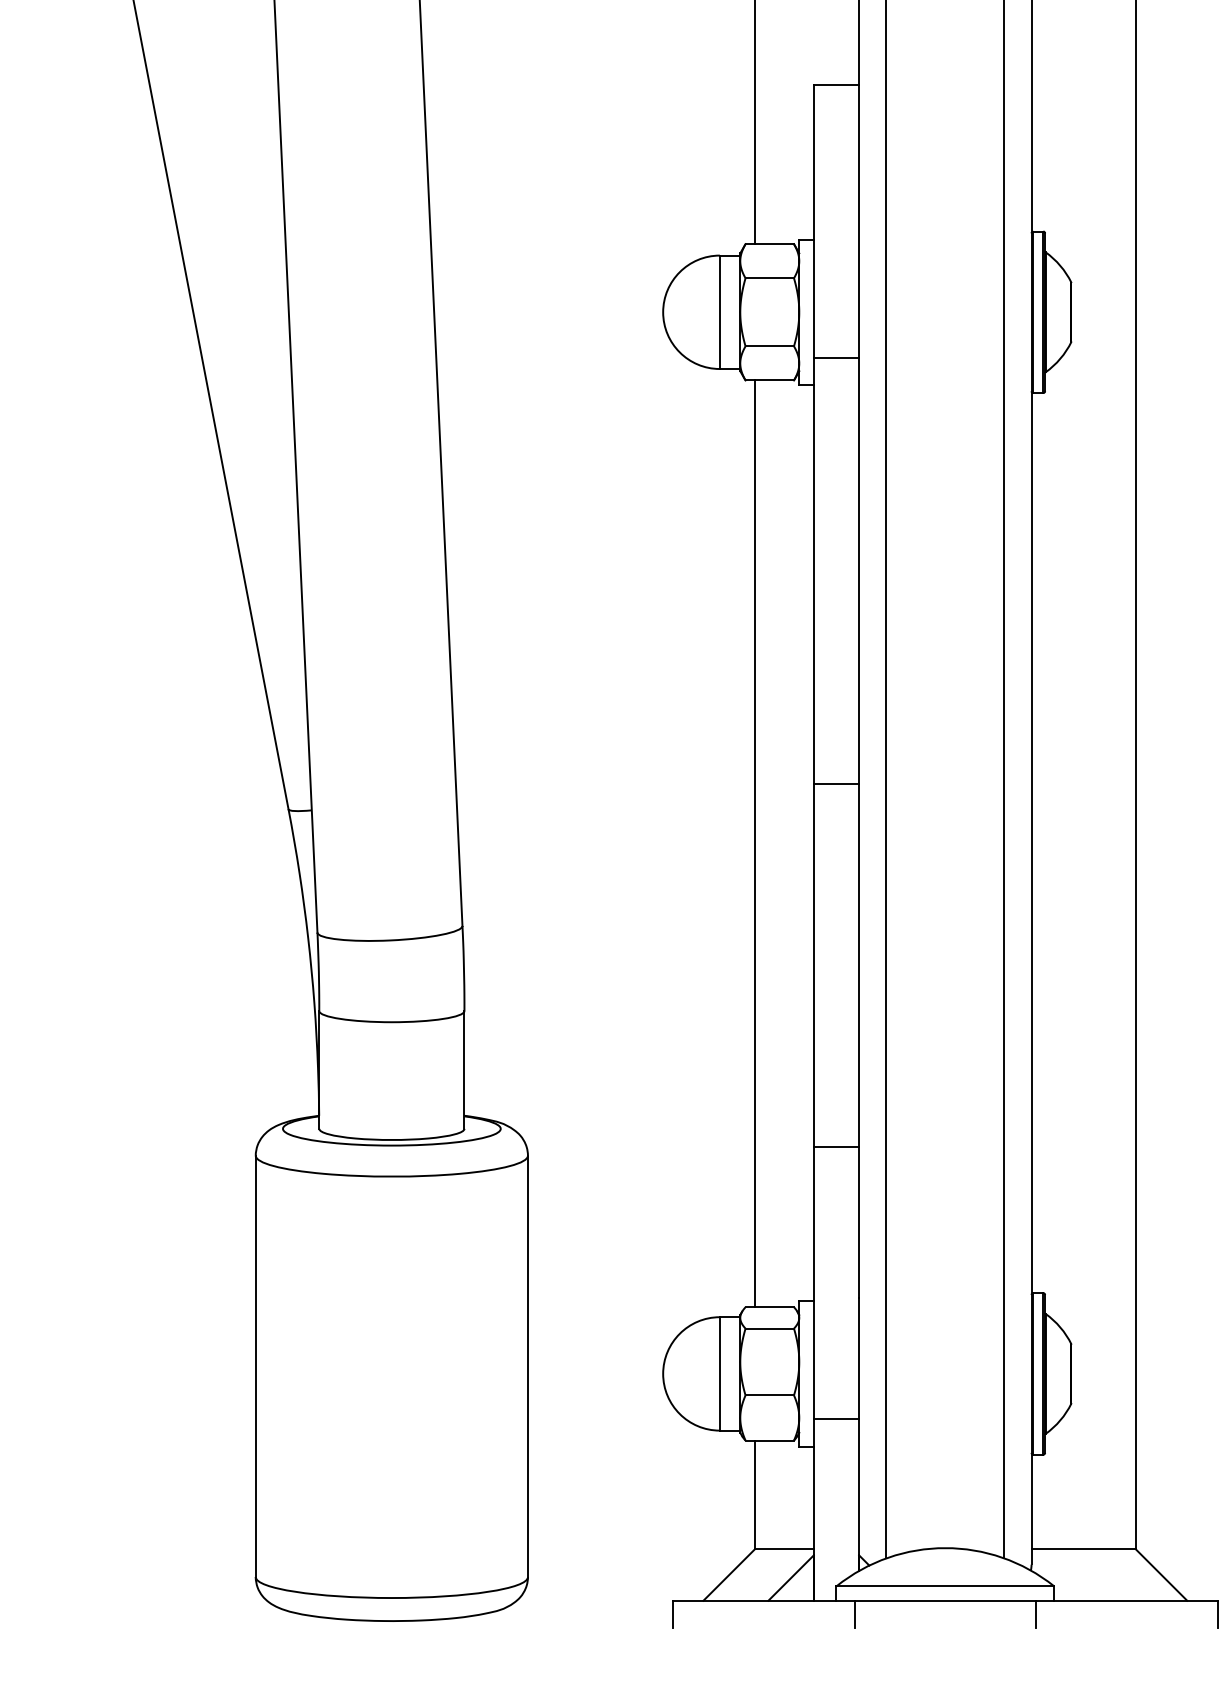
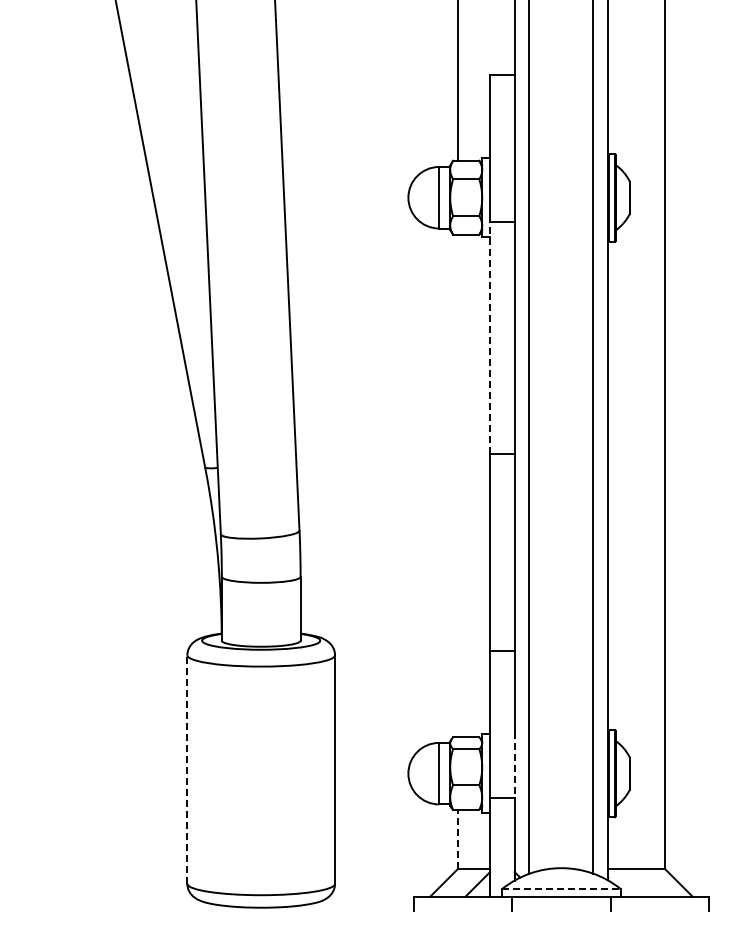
line: (814, 571) -> (490, 338), solid -> dashed
line: (755, 842) -> (458, 485), removed
line: (858, 1358) -> (514, 765), solid -> dashed
line: (255, 1366) -> (187, 769), solid -> dashed
line: (755, 1495) -> (458, 839), solid -> dashed
line: (945, 1585) -> (561, 888), solid -> dashed

